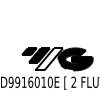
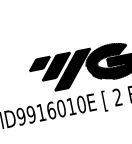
fill: (48, 59) -> (71, 70), added

